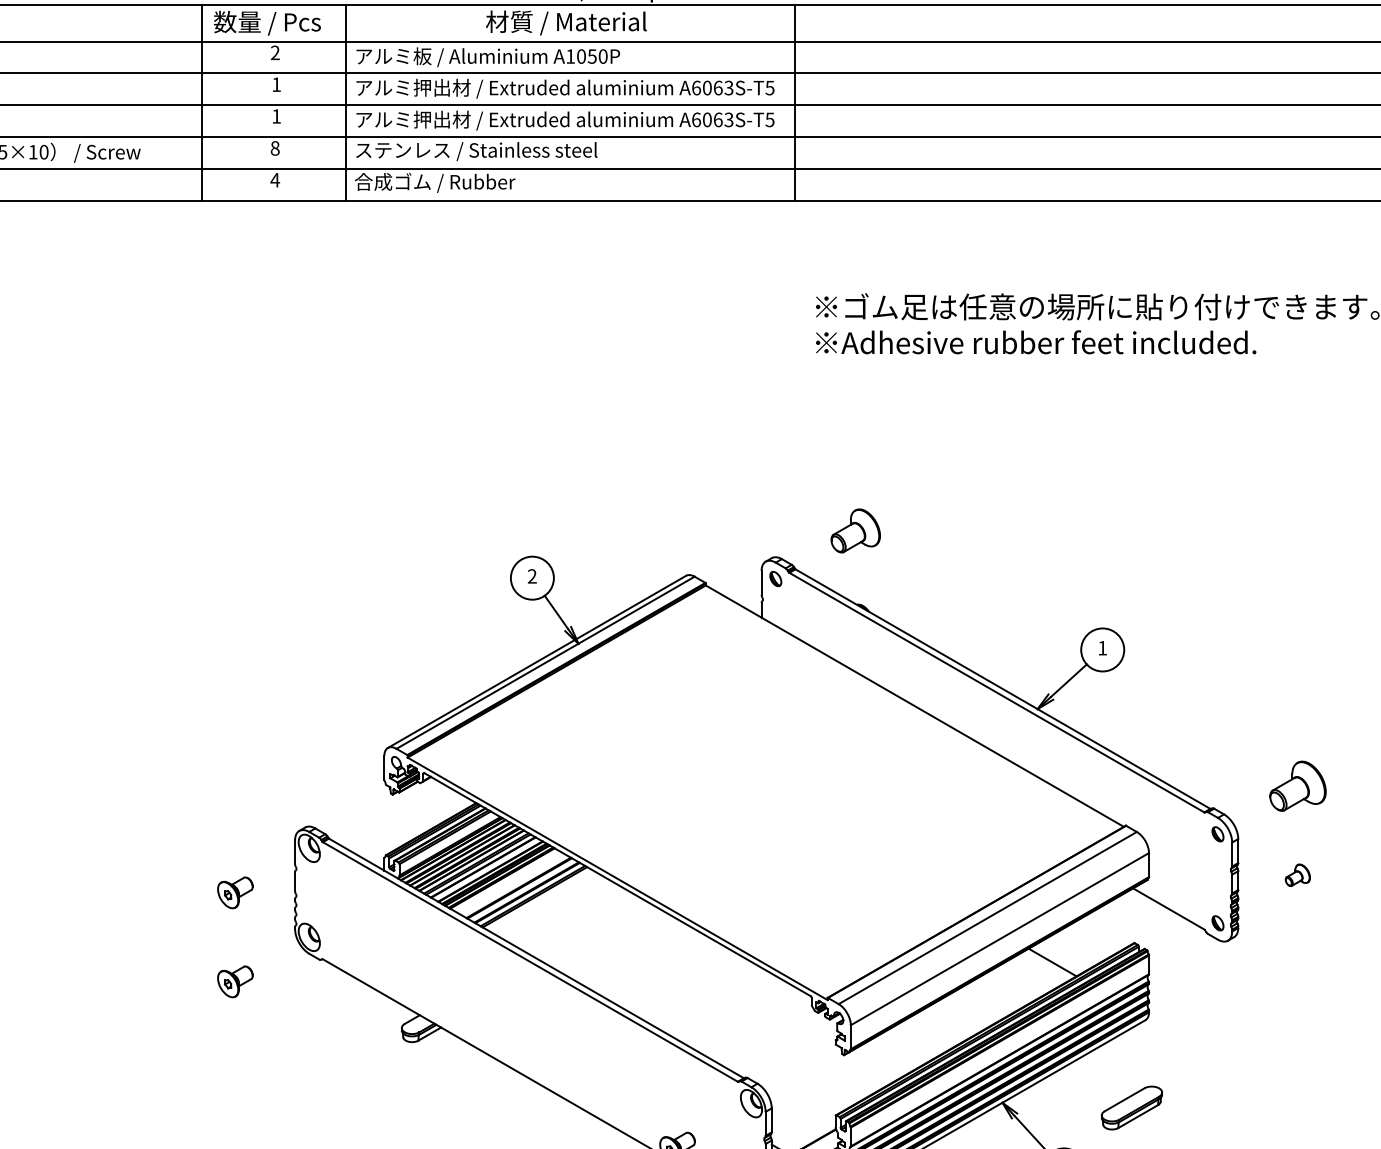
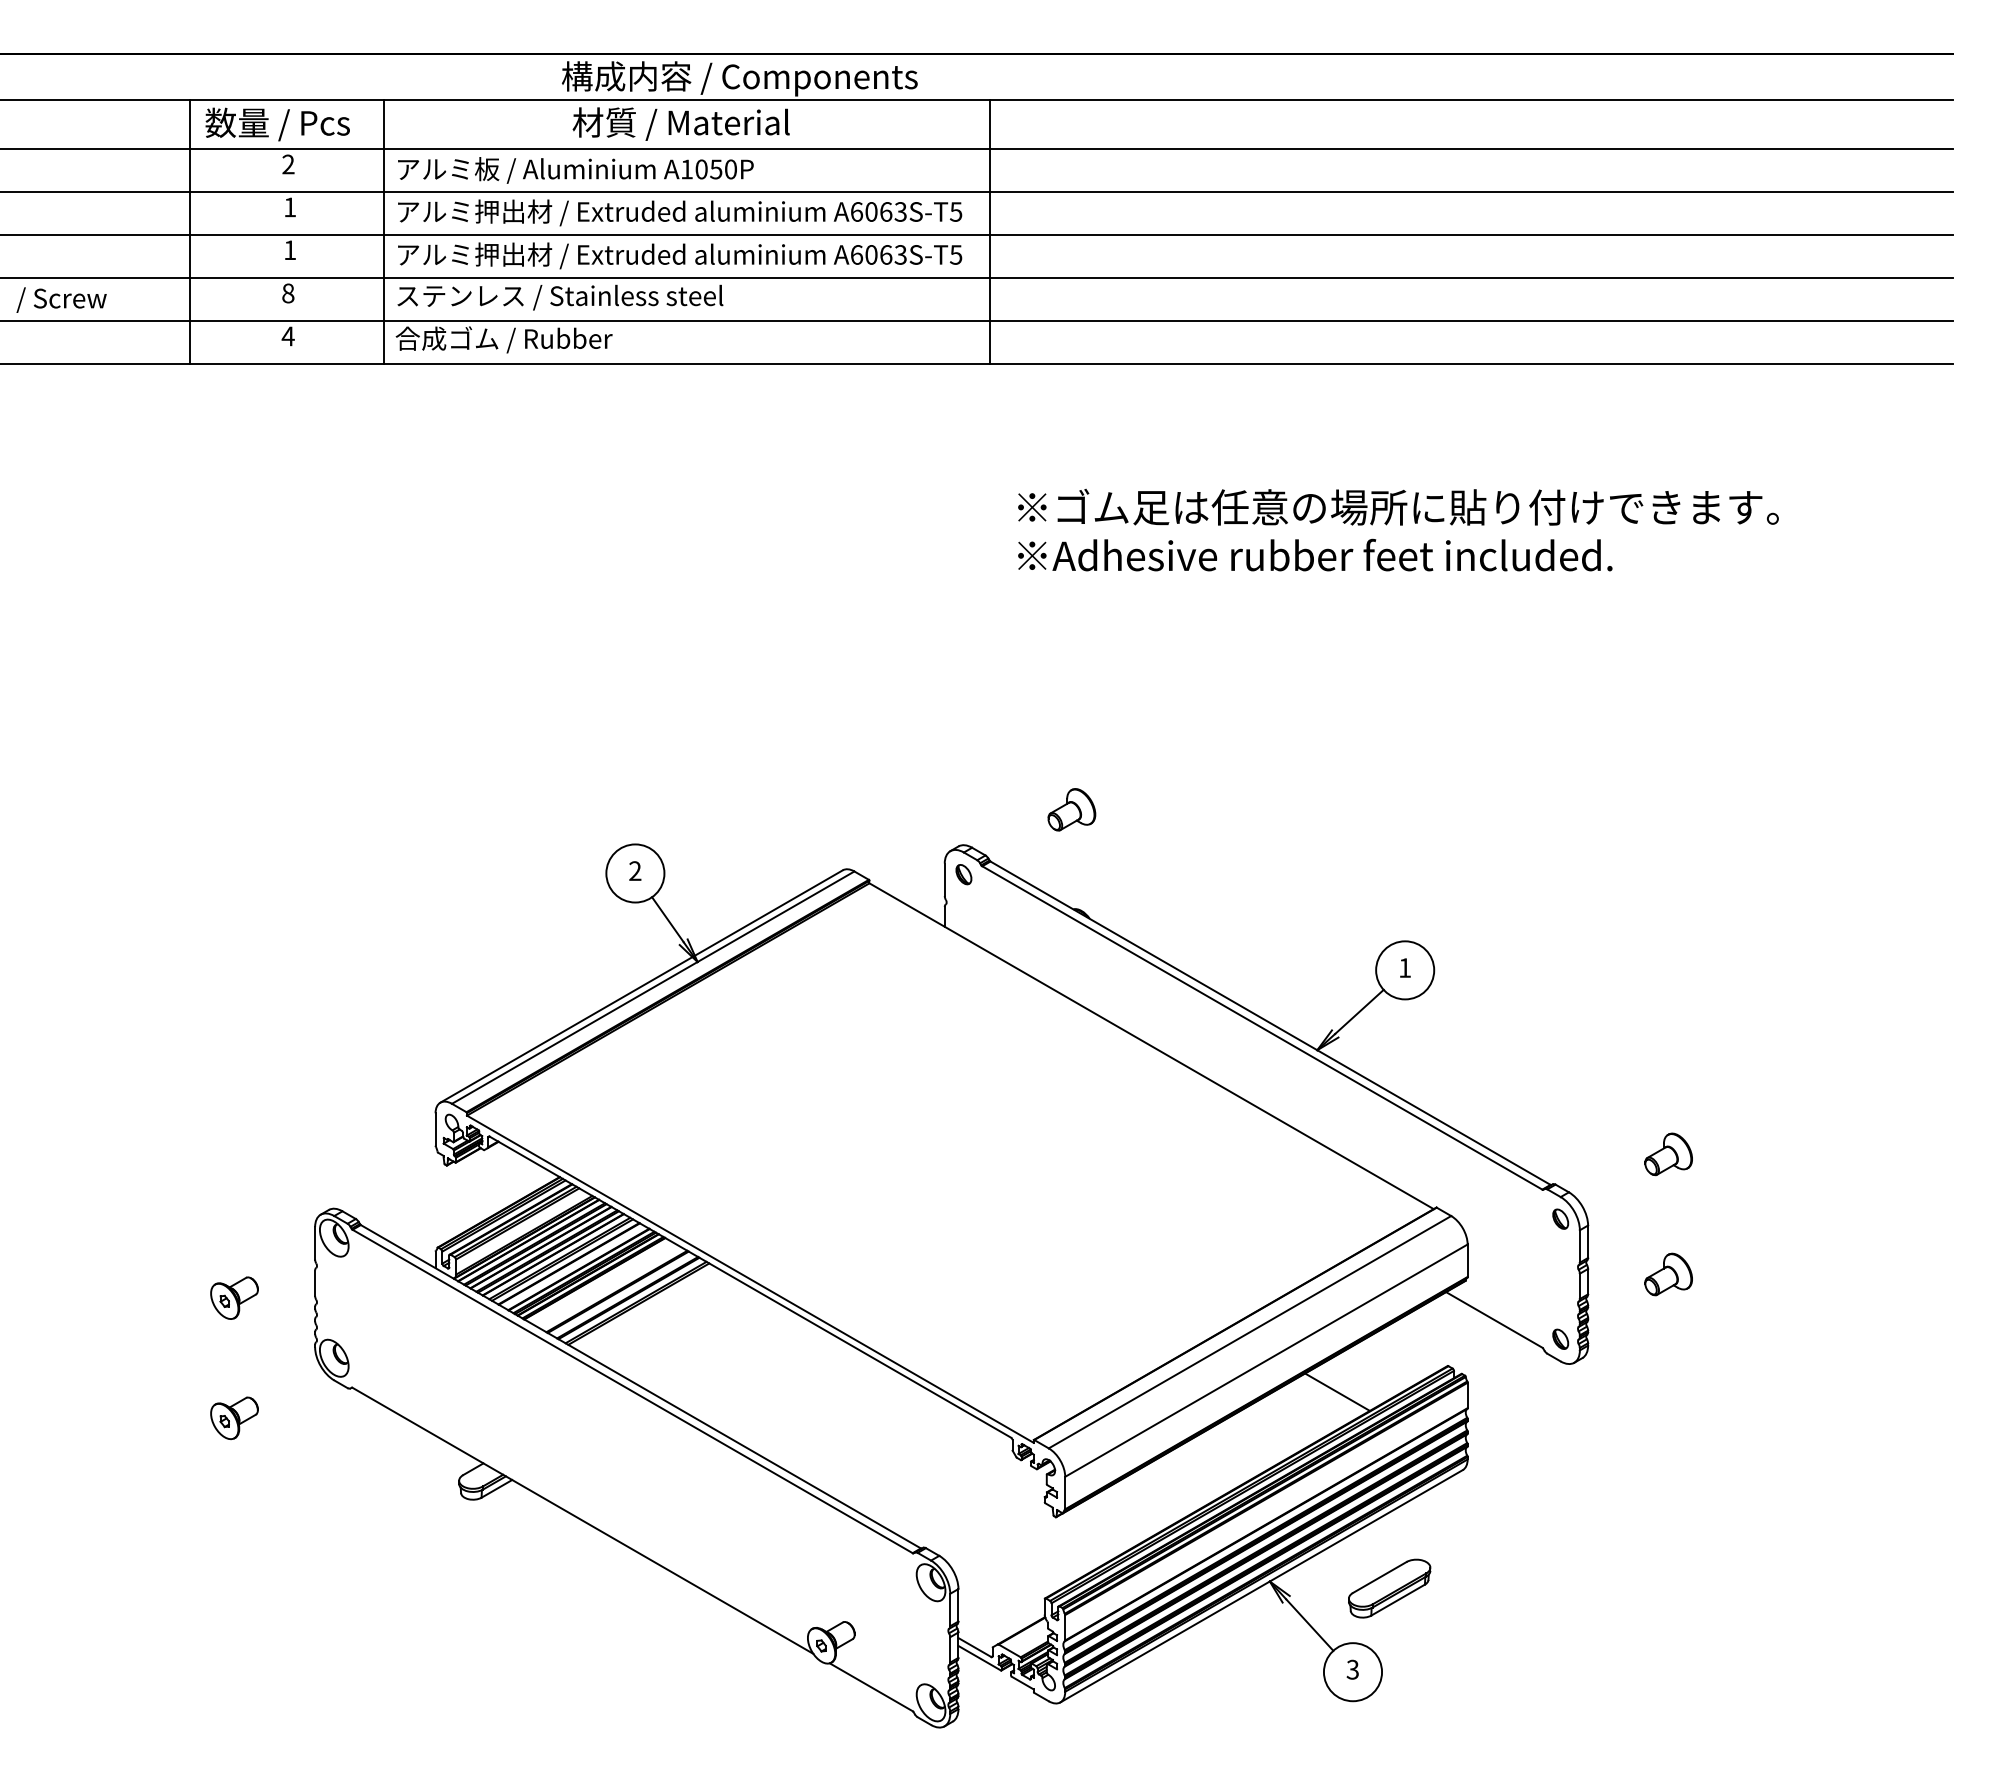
part: (855, 530) -> (1071, 809), size x0.71
part: (1297, 786) -> (1668, 1154), size x0.62
part: (1297, 875) -> (1668, 1274), size x1.43
part: (1131, 1107) -> (1389, 1588), moved

